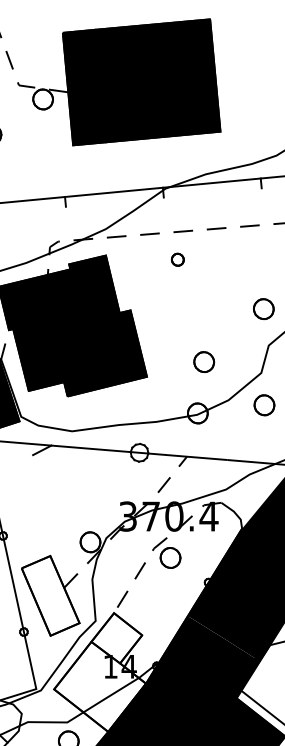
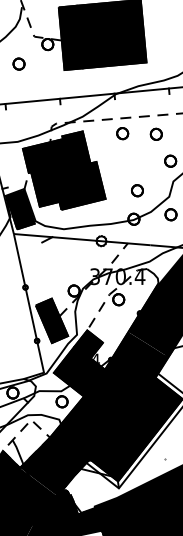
part: (177, 259) -> (122, 133), size x1.67
part: (236, 259) -> (155, 133), added
fill: (49, 595) -> (51, 320), added
fill: (100, 672) -> (79, 363), added

